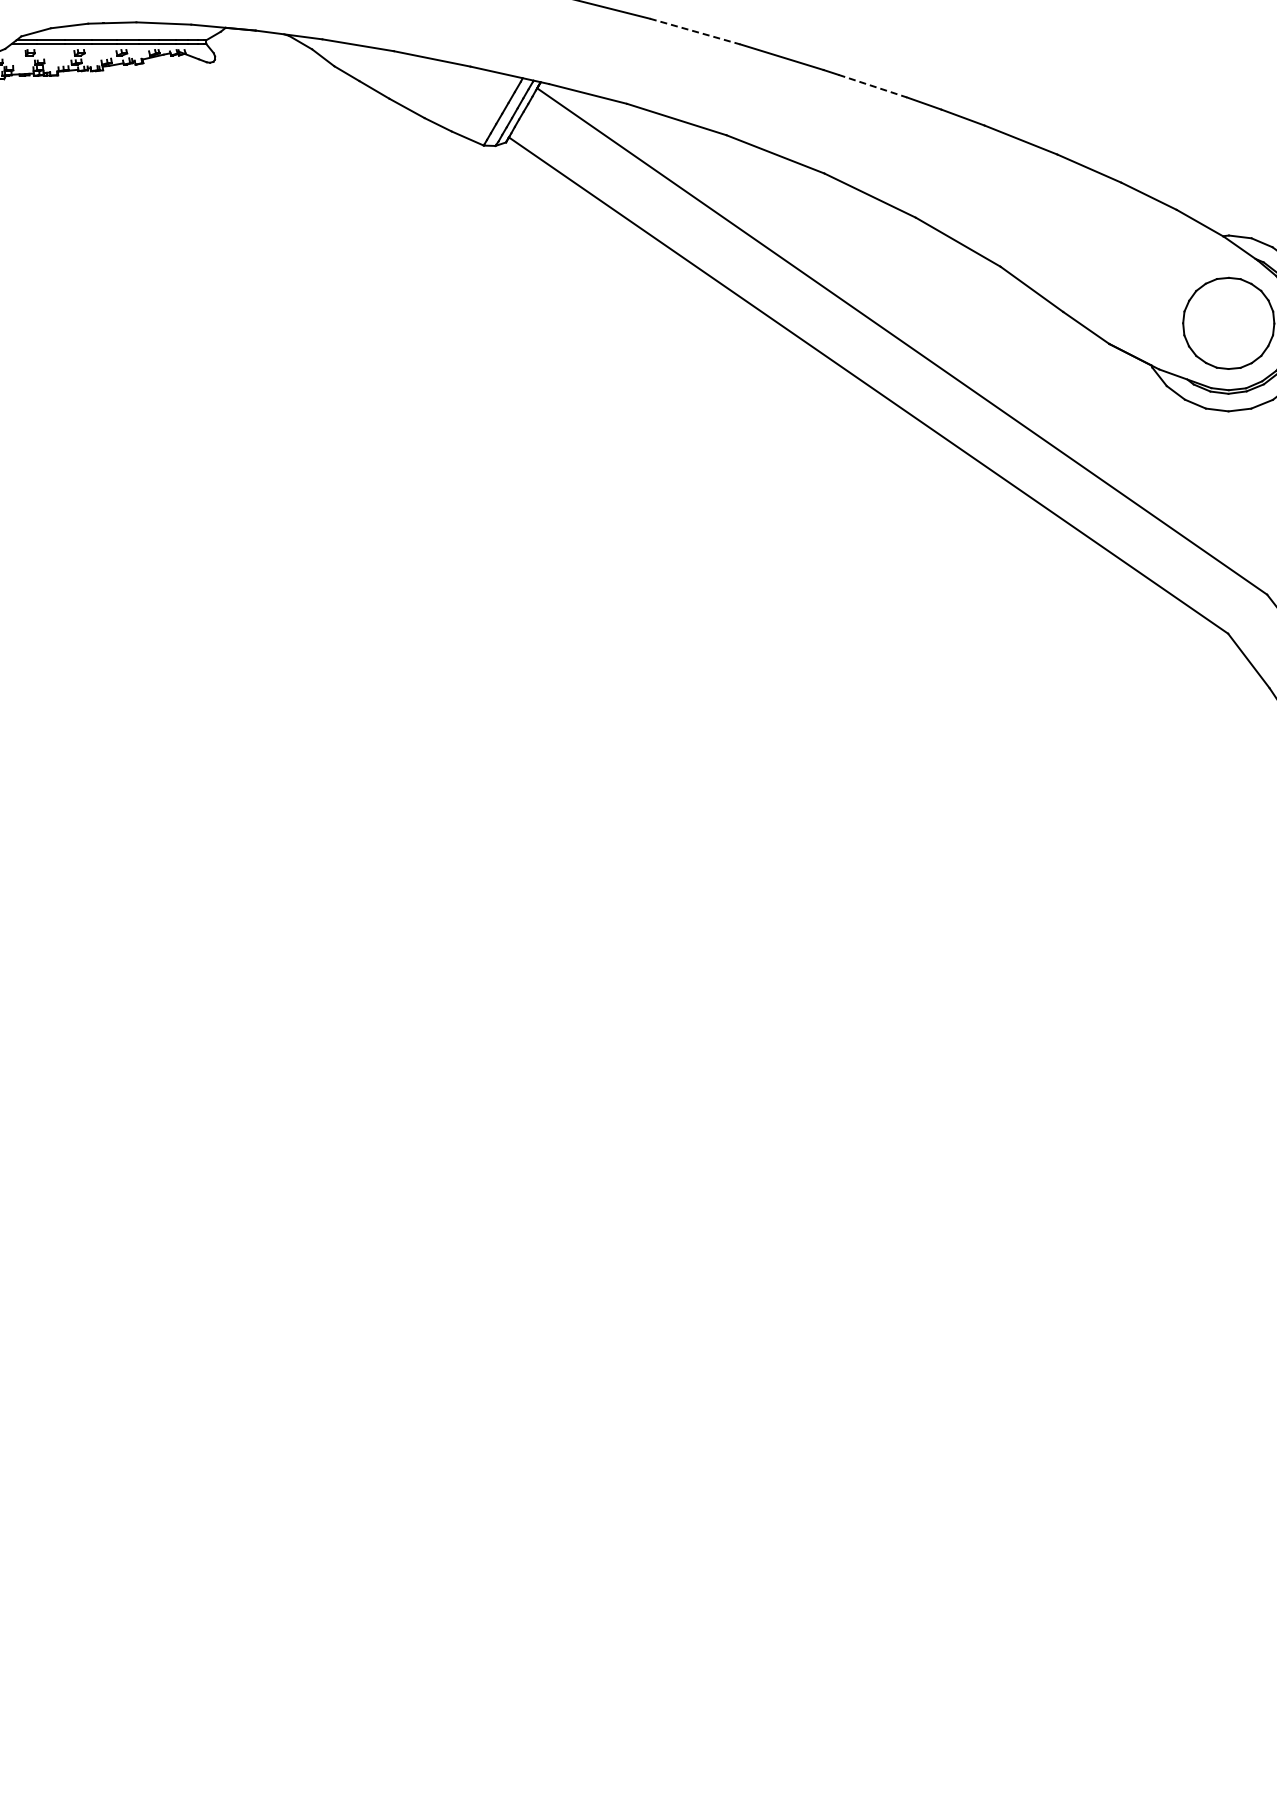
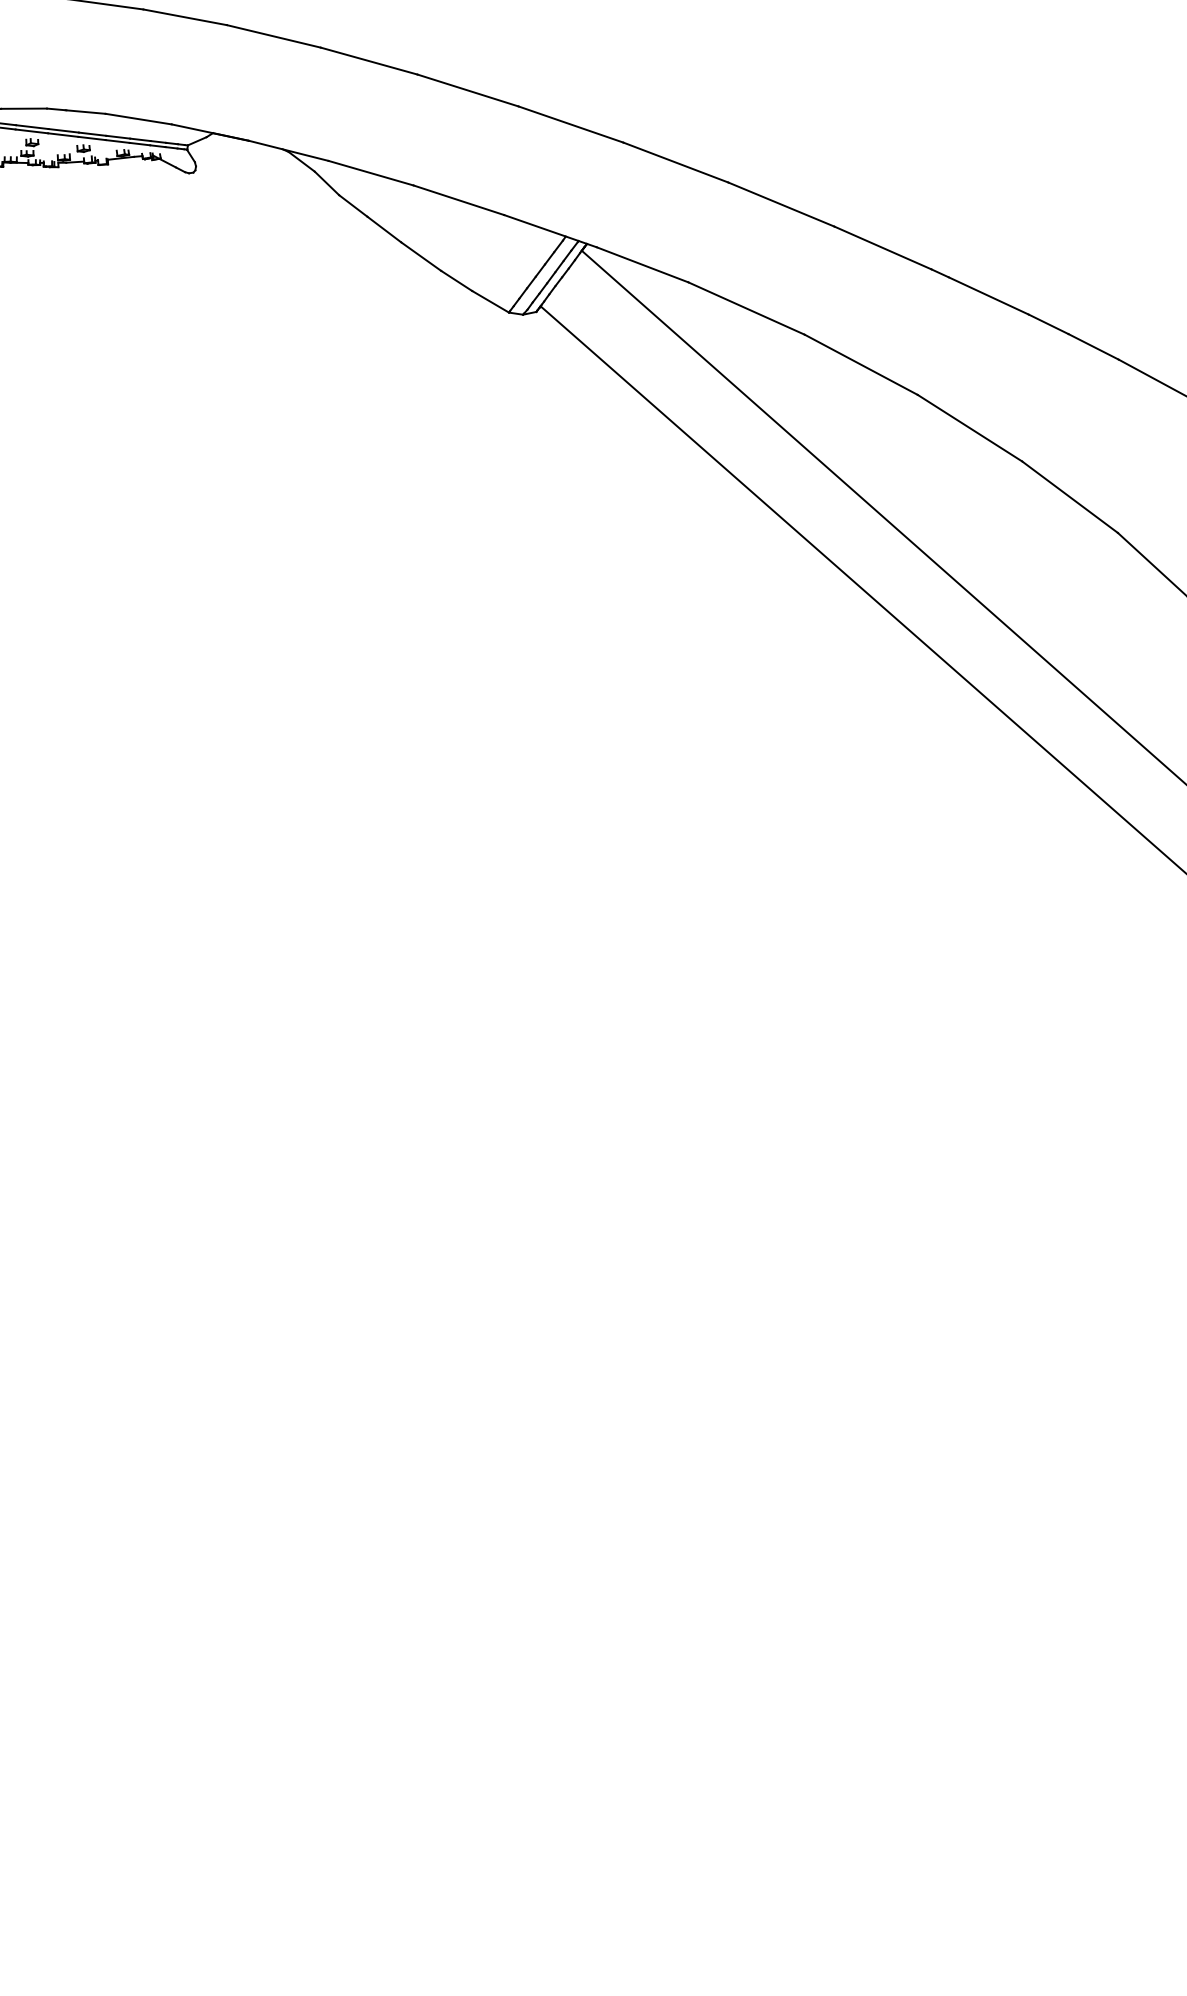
line: (695, 31) -> (781, 204), dashed -> solid
line: (873, 86) -> (989, 296), dashed -> solid

